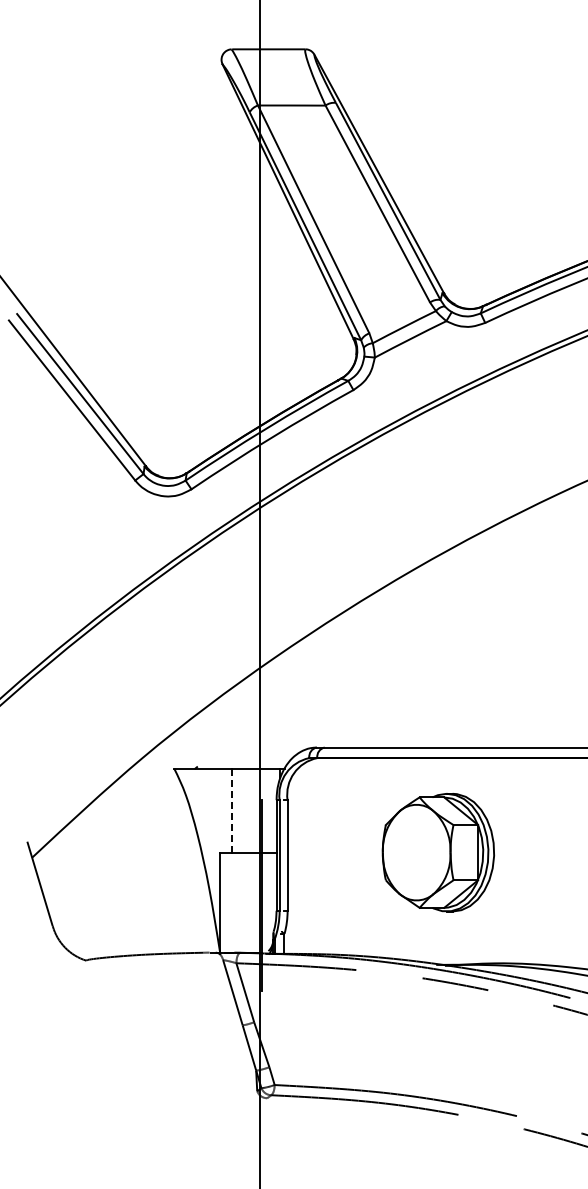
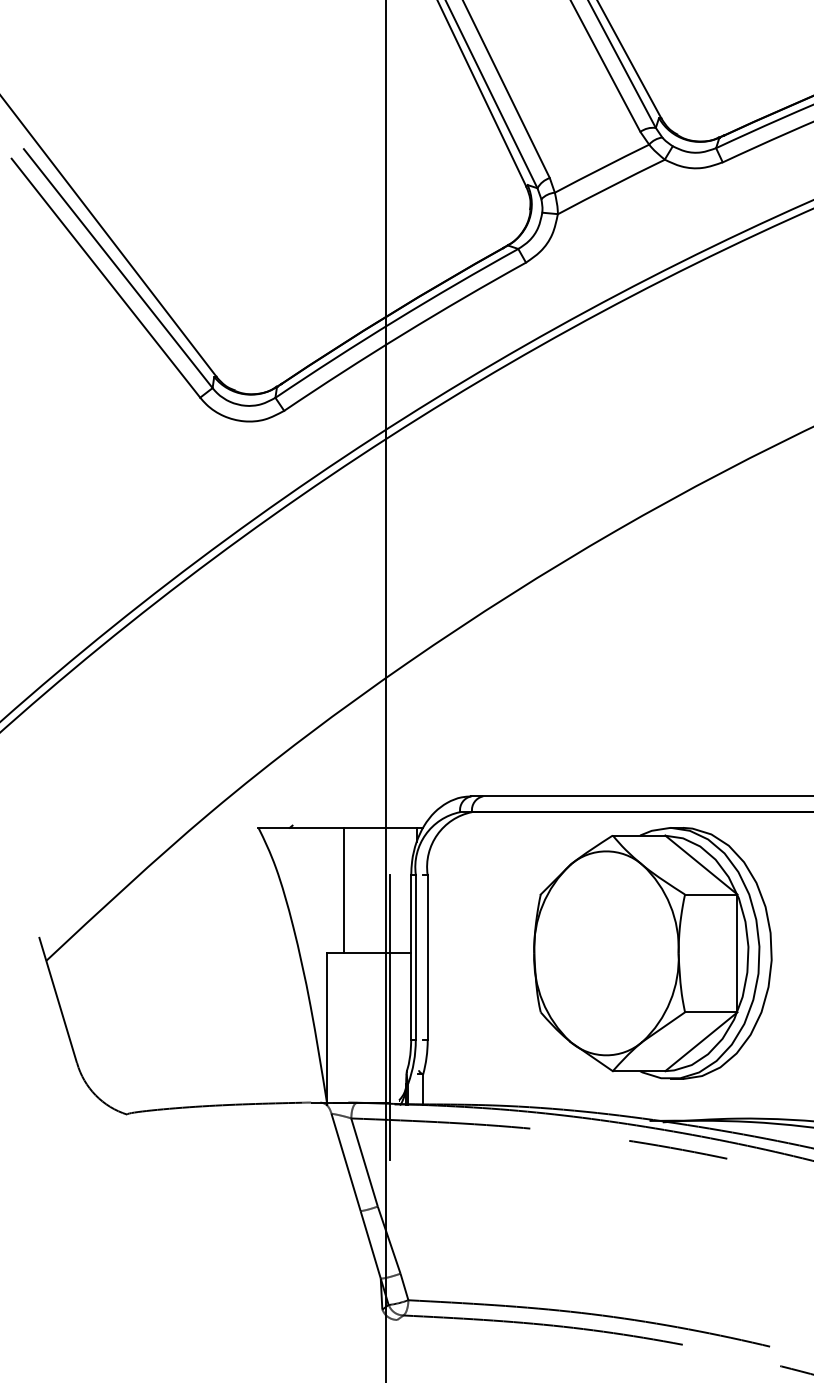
line: (231, 810) -> (343, 890), dashed -> solid
part: (438, 852) -> (652, 953), size x1.43

